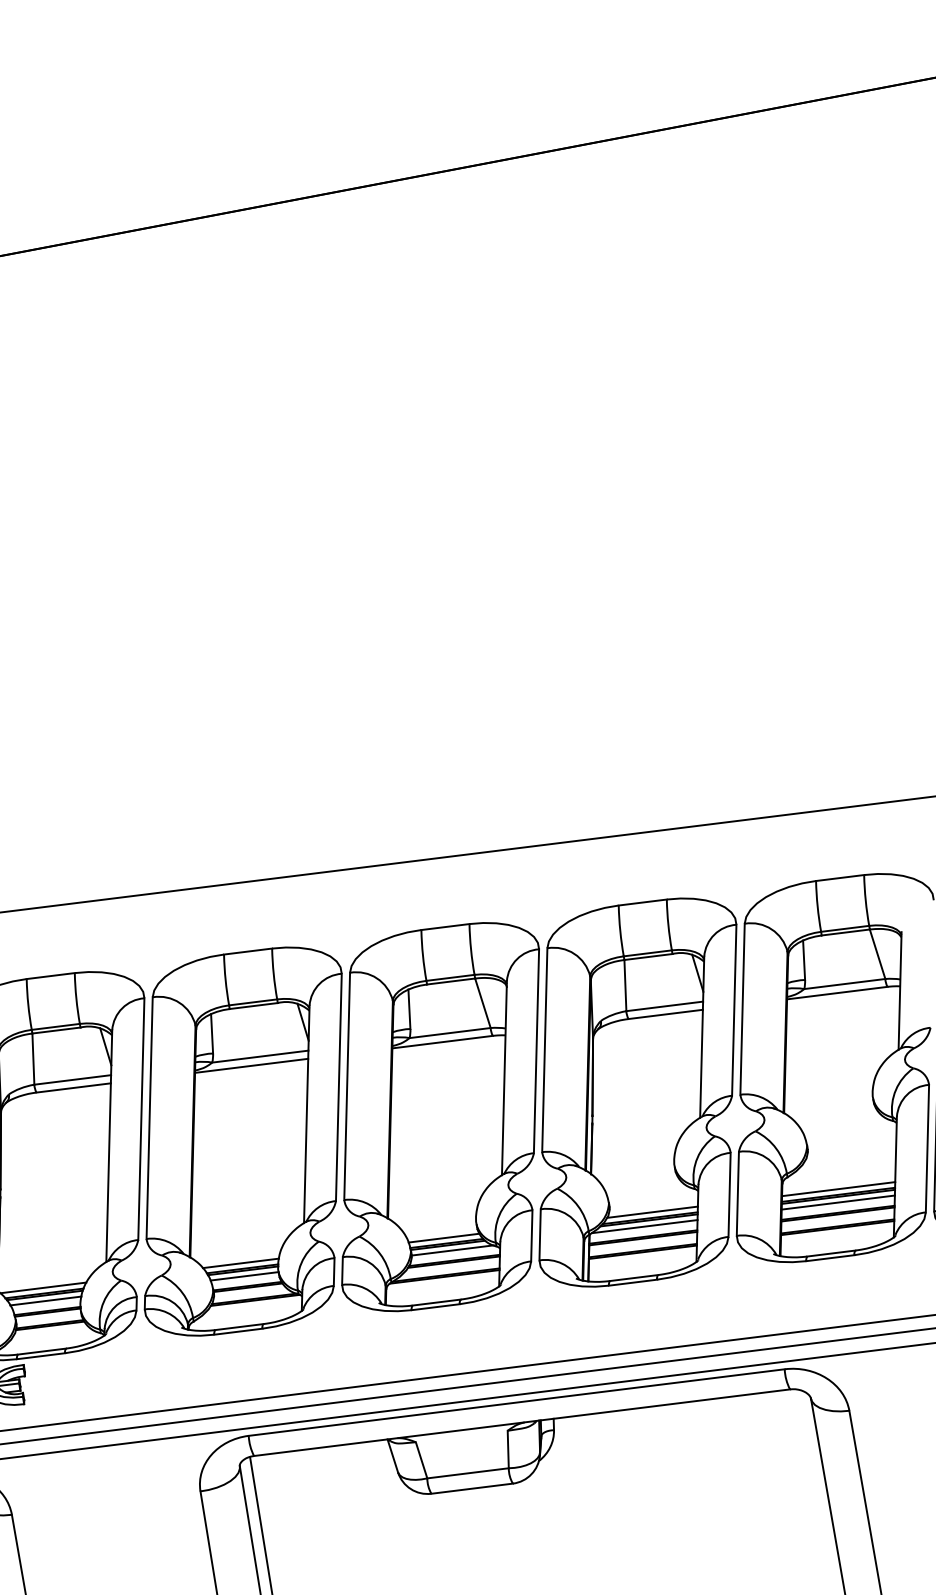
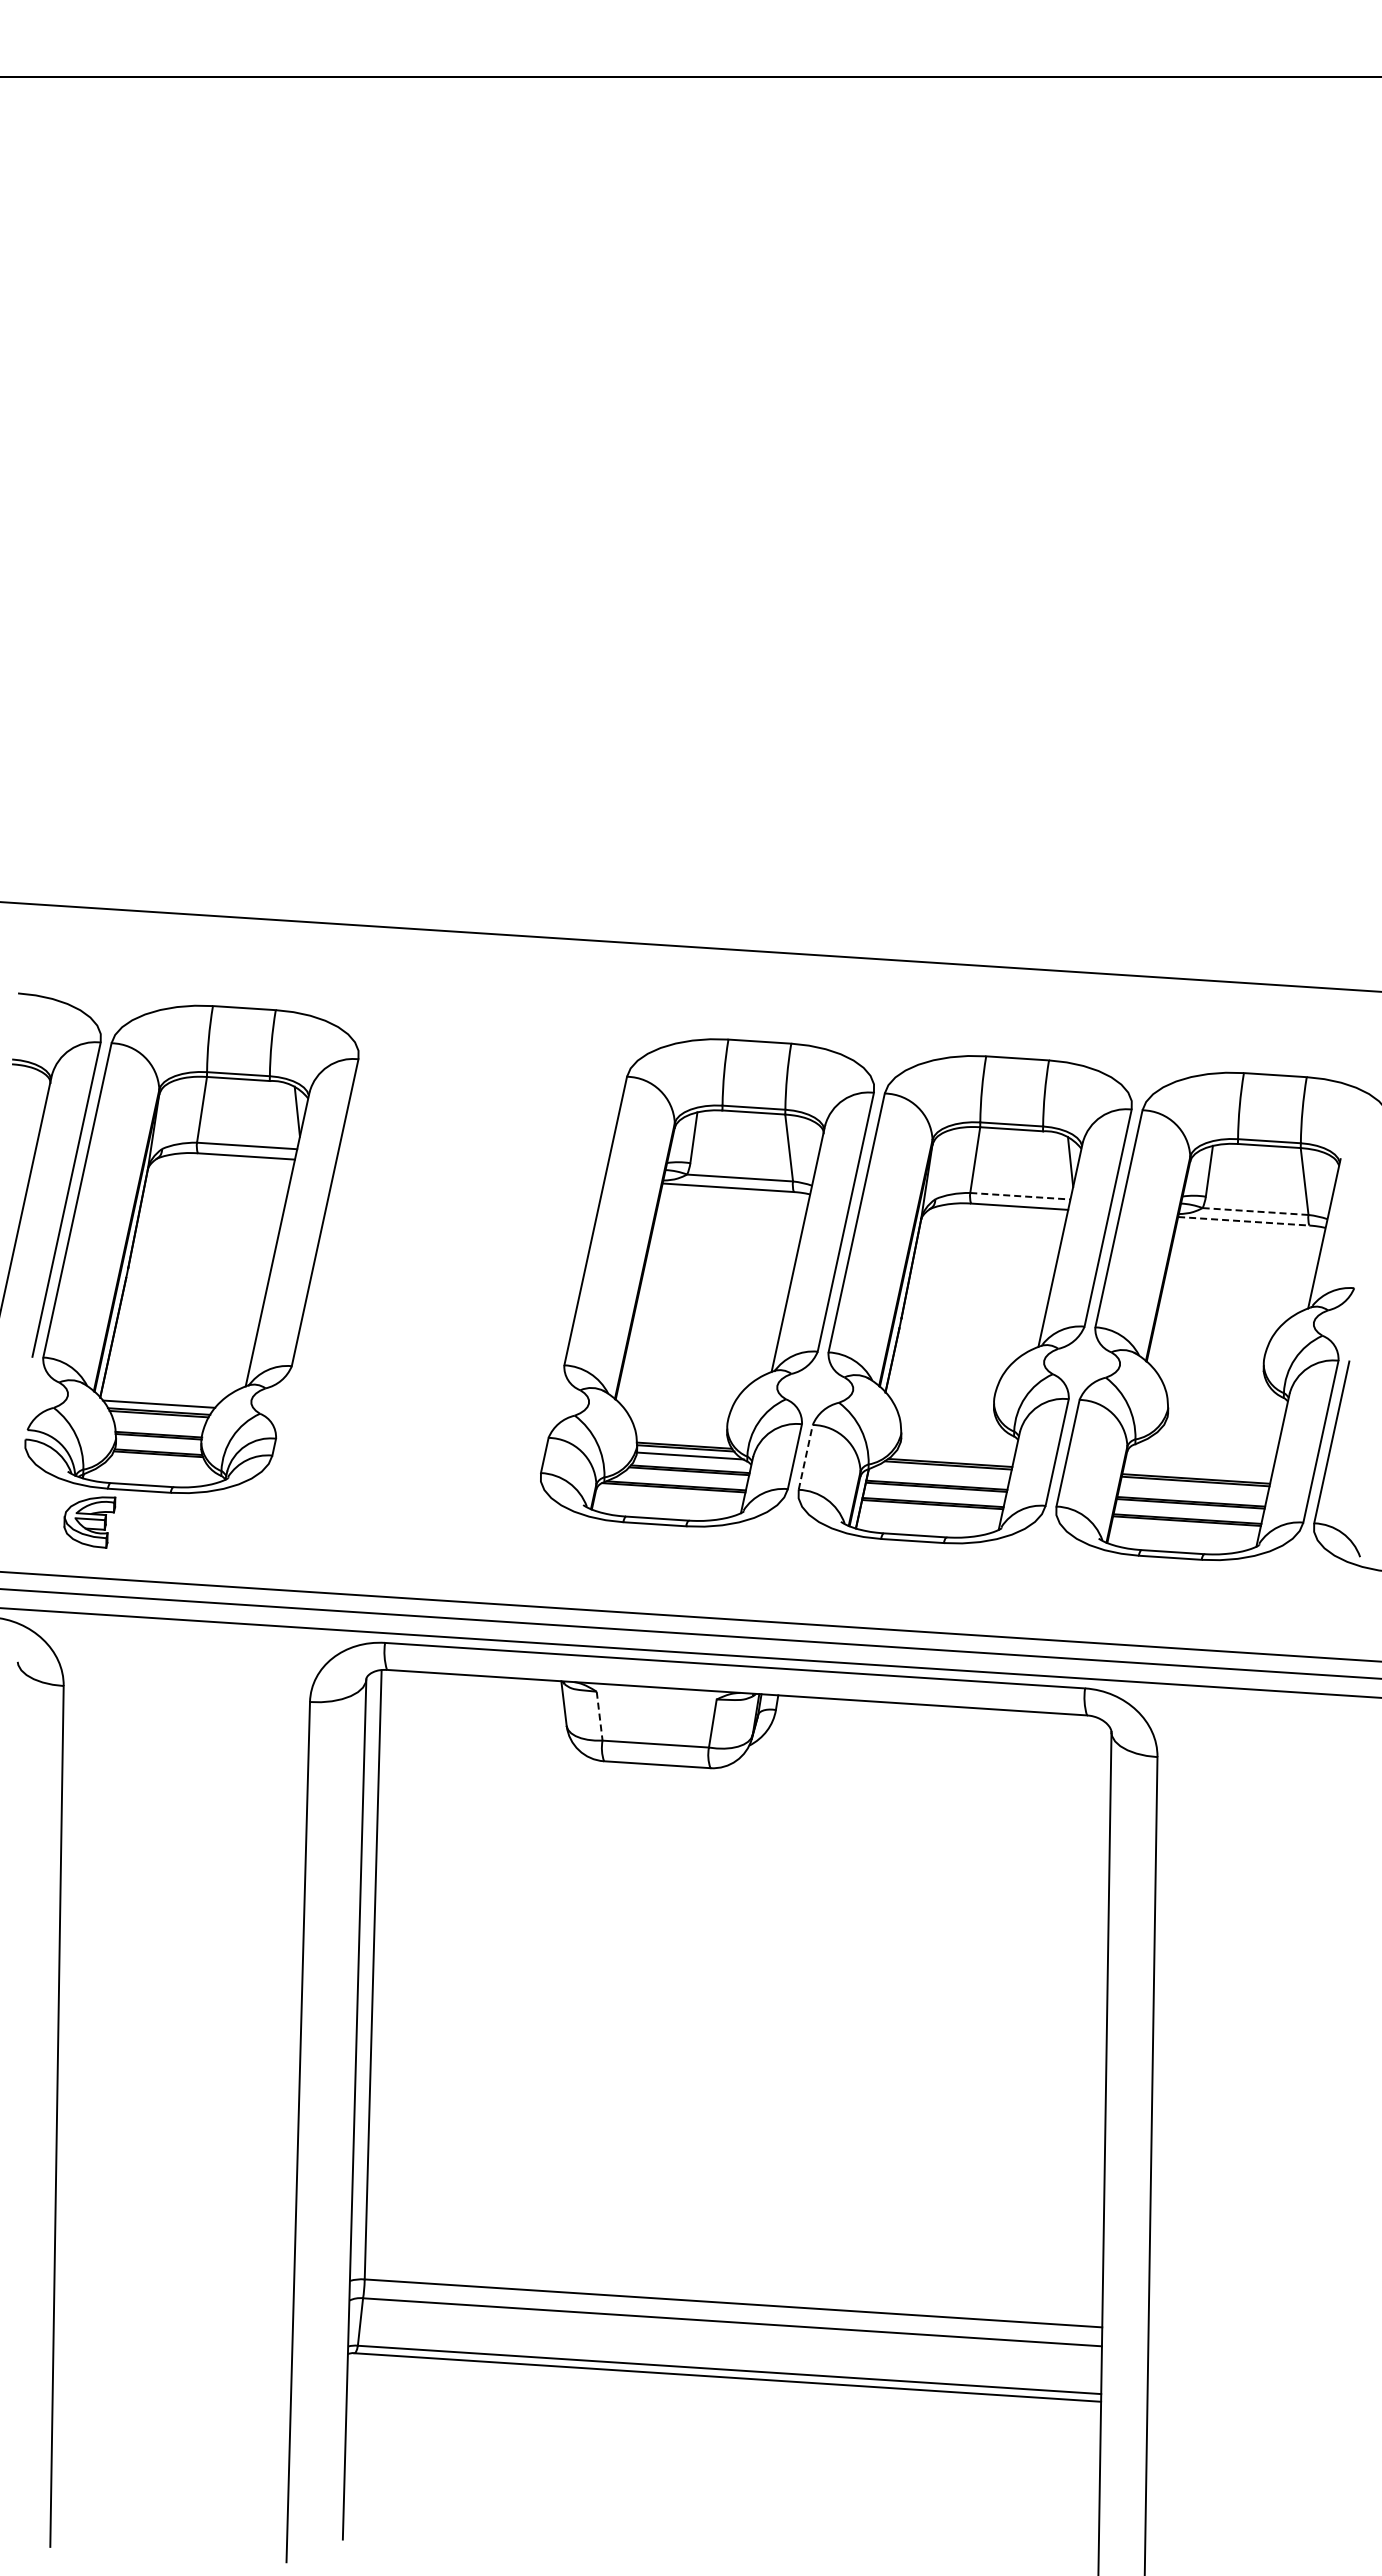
line: (845, 983) -> (1256, 1211), solid -> dashed
line: (837, 993) -> (1243, 1221), solid -> dashed
line: (664, 1006) -> (1020, 1196), solid -> dashed
part: (243, 1141) -> (449, 1265), removed
line: (838, 1189) -> (1197, 1471), removed
line: (837, 1202) -> (1193, 1488), removed
line: (652, 1211) -> (954, 1455), removed
line: (644, 1225) -> (941, 1471), removed
line: (539, 1234) -> (805, 1456), solid -> dashed
line: (444, 1238) -> (682, 1438), removed
line: (45, 1301) -> (158, 1421), removed
line: (421, 1460) -> (599, 1716), solid -> dashed

